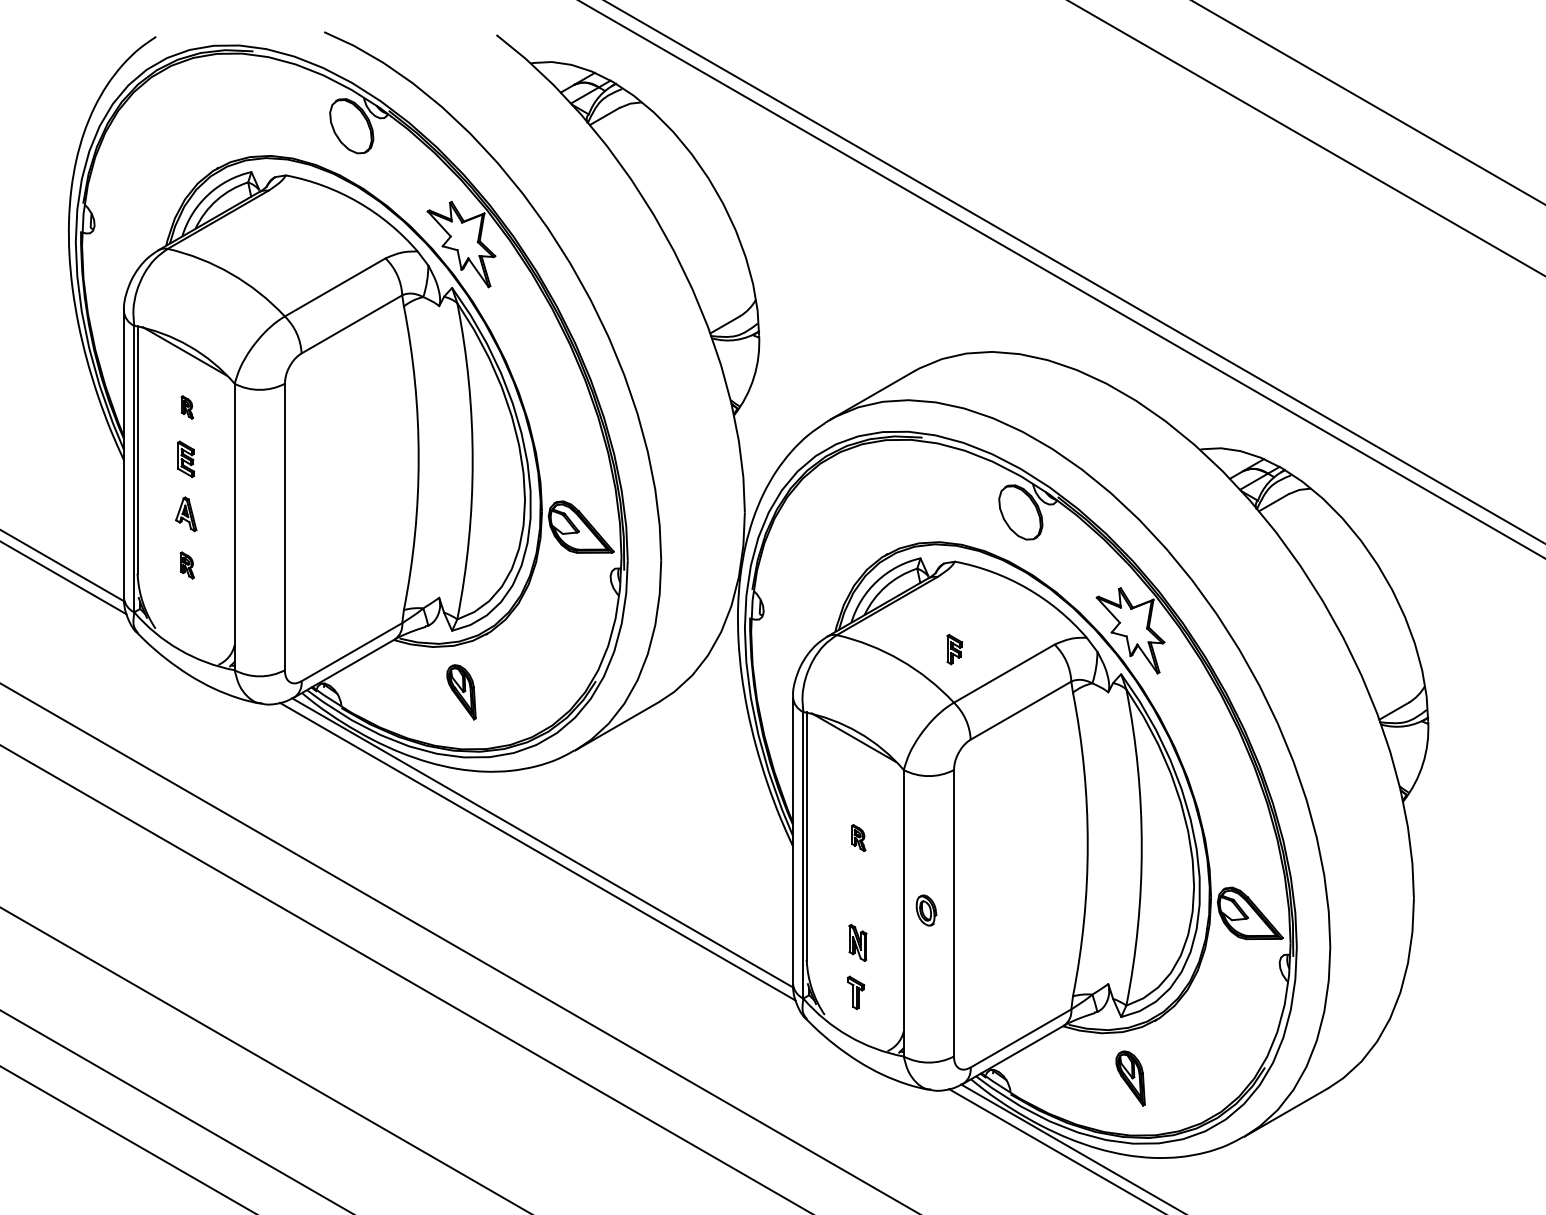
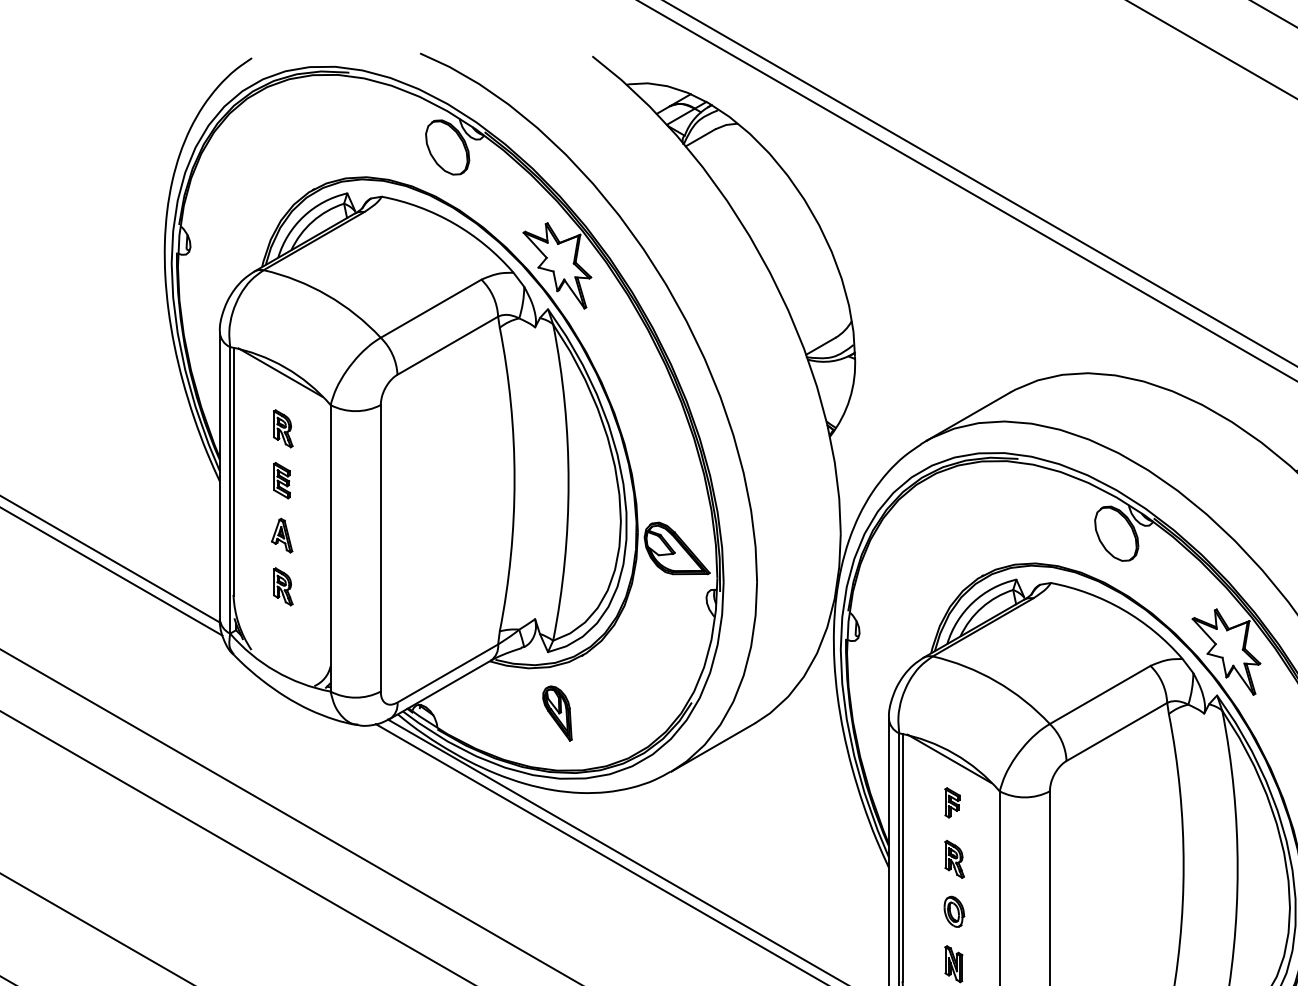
part: (187, 407) -> (283, 428), size x1.67
part: (187, 565) -> (283, 586), size x1.43
part: (954, 649) -> (952, 802), moved
part: (858, 837) -> (954, 858), size x1.43
part: (926, 910) -> (954, 911), moved

